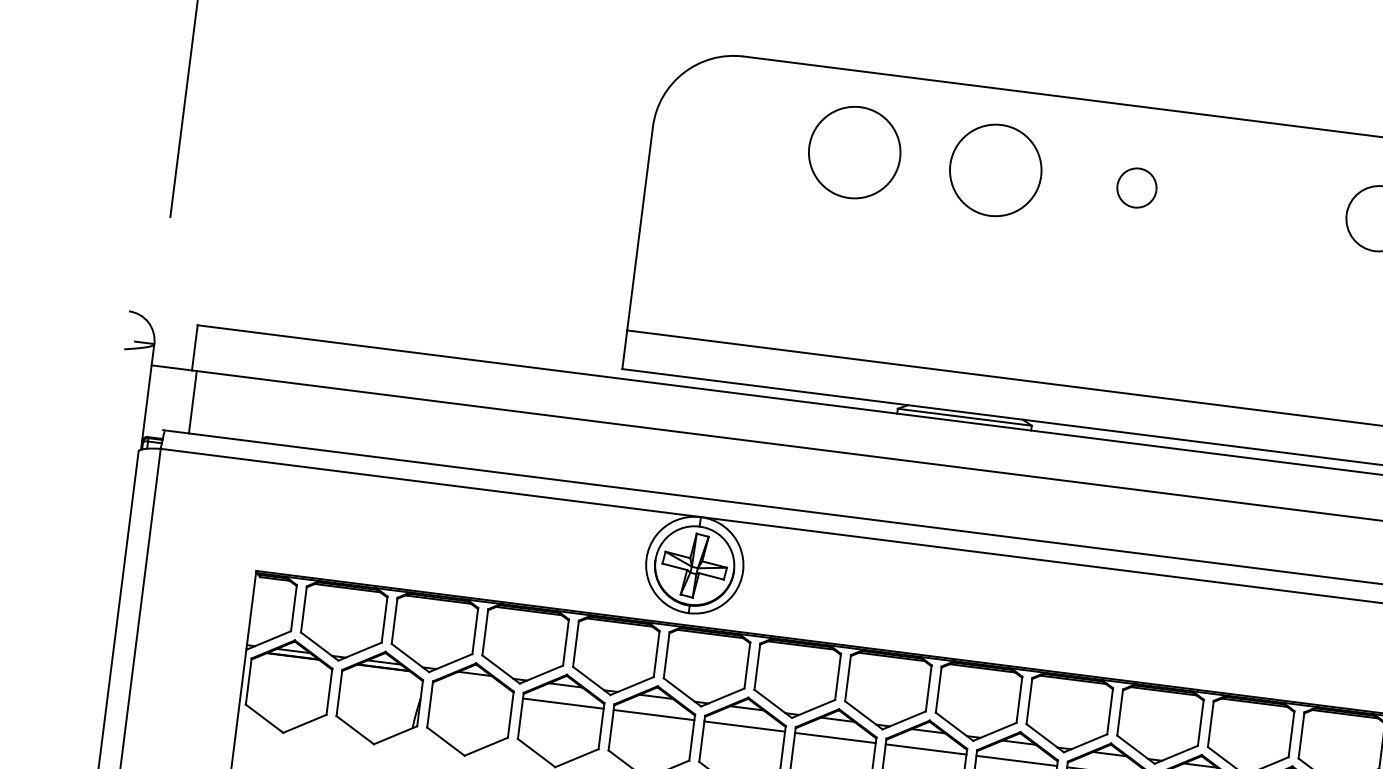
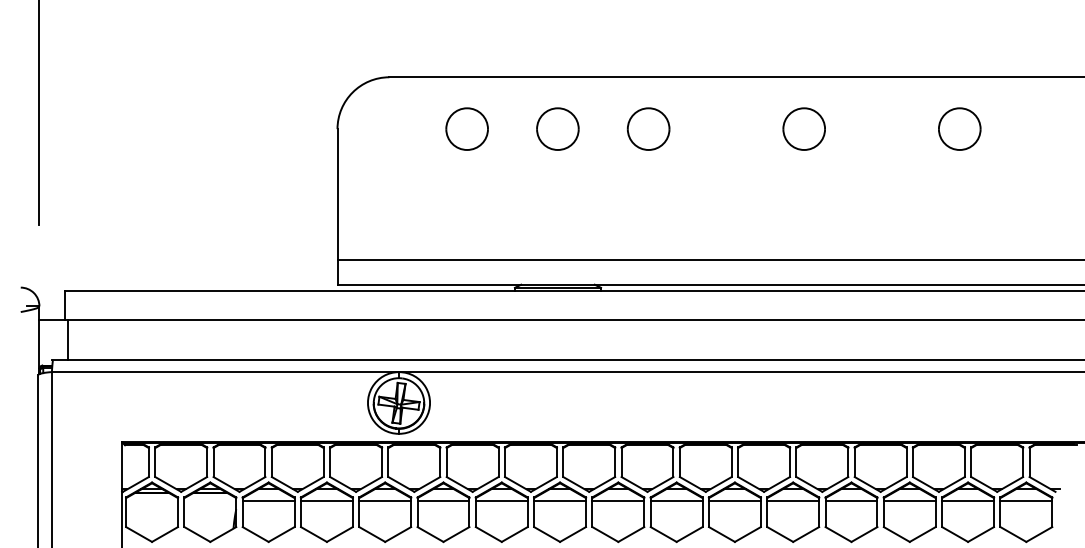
part: (853, 151) -> (466, 128), size x0.71
part: (995, 169) -> (557, 128), size x0.71
part: (1136, 187) -> (648, 128), size x1.67
line: (472, 692) -> (268, 501), added

